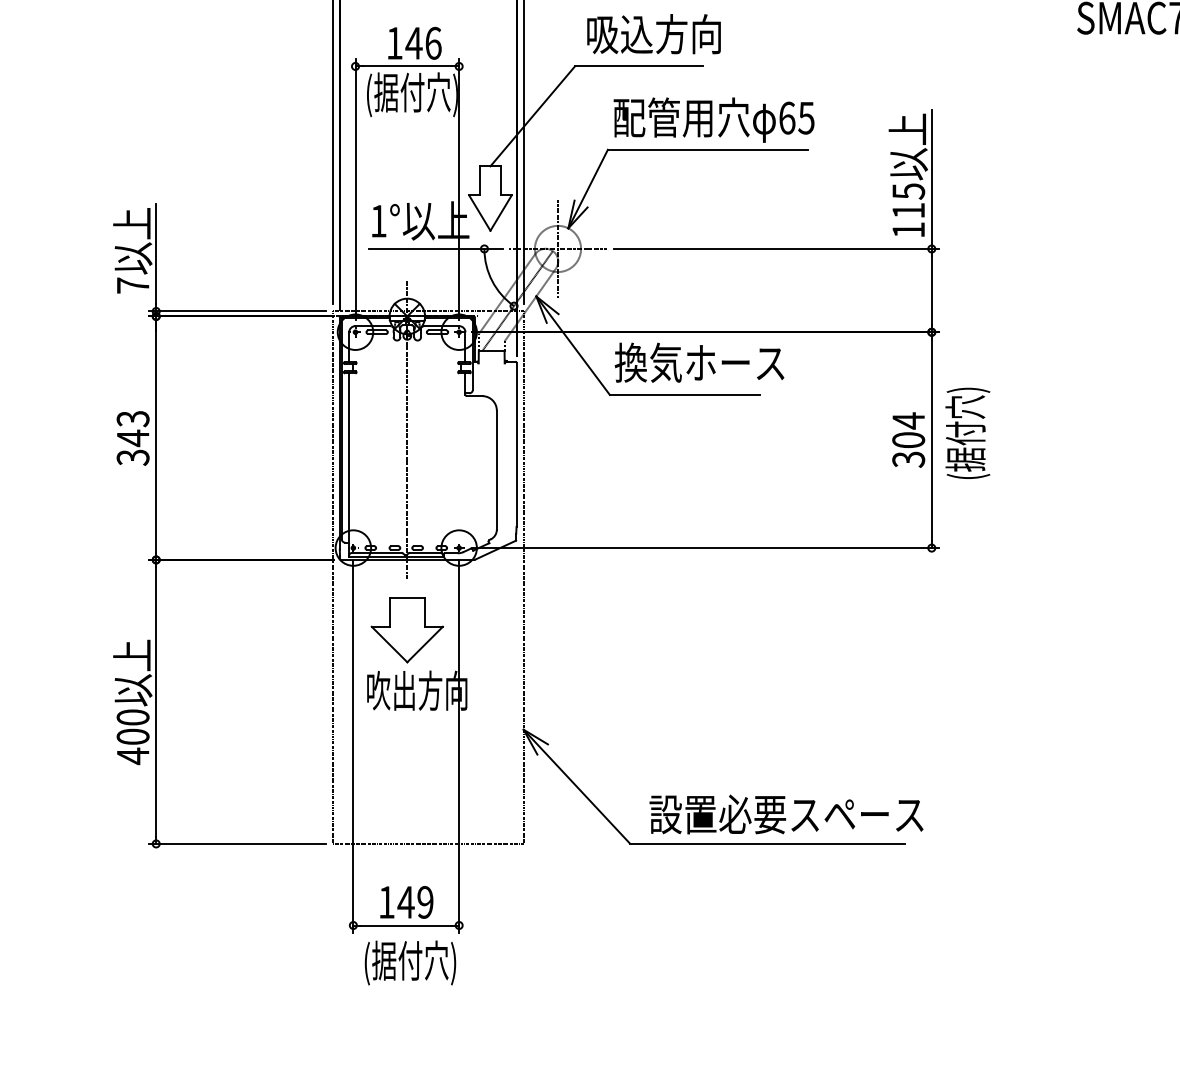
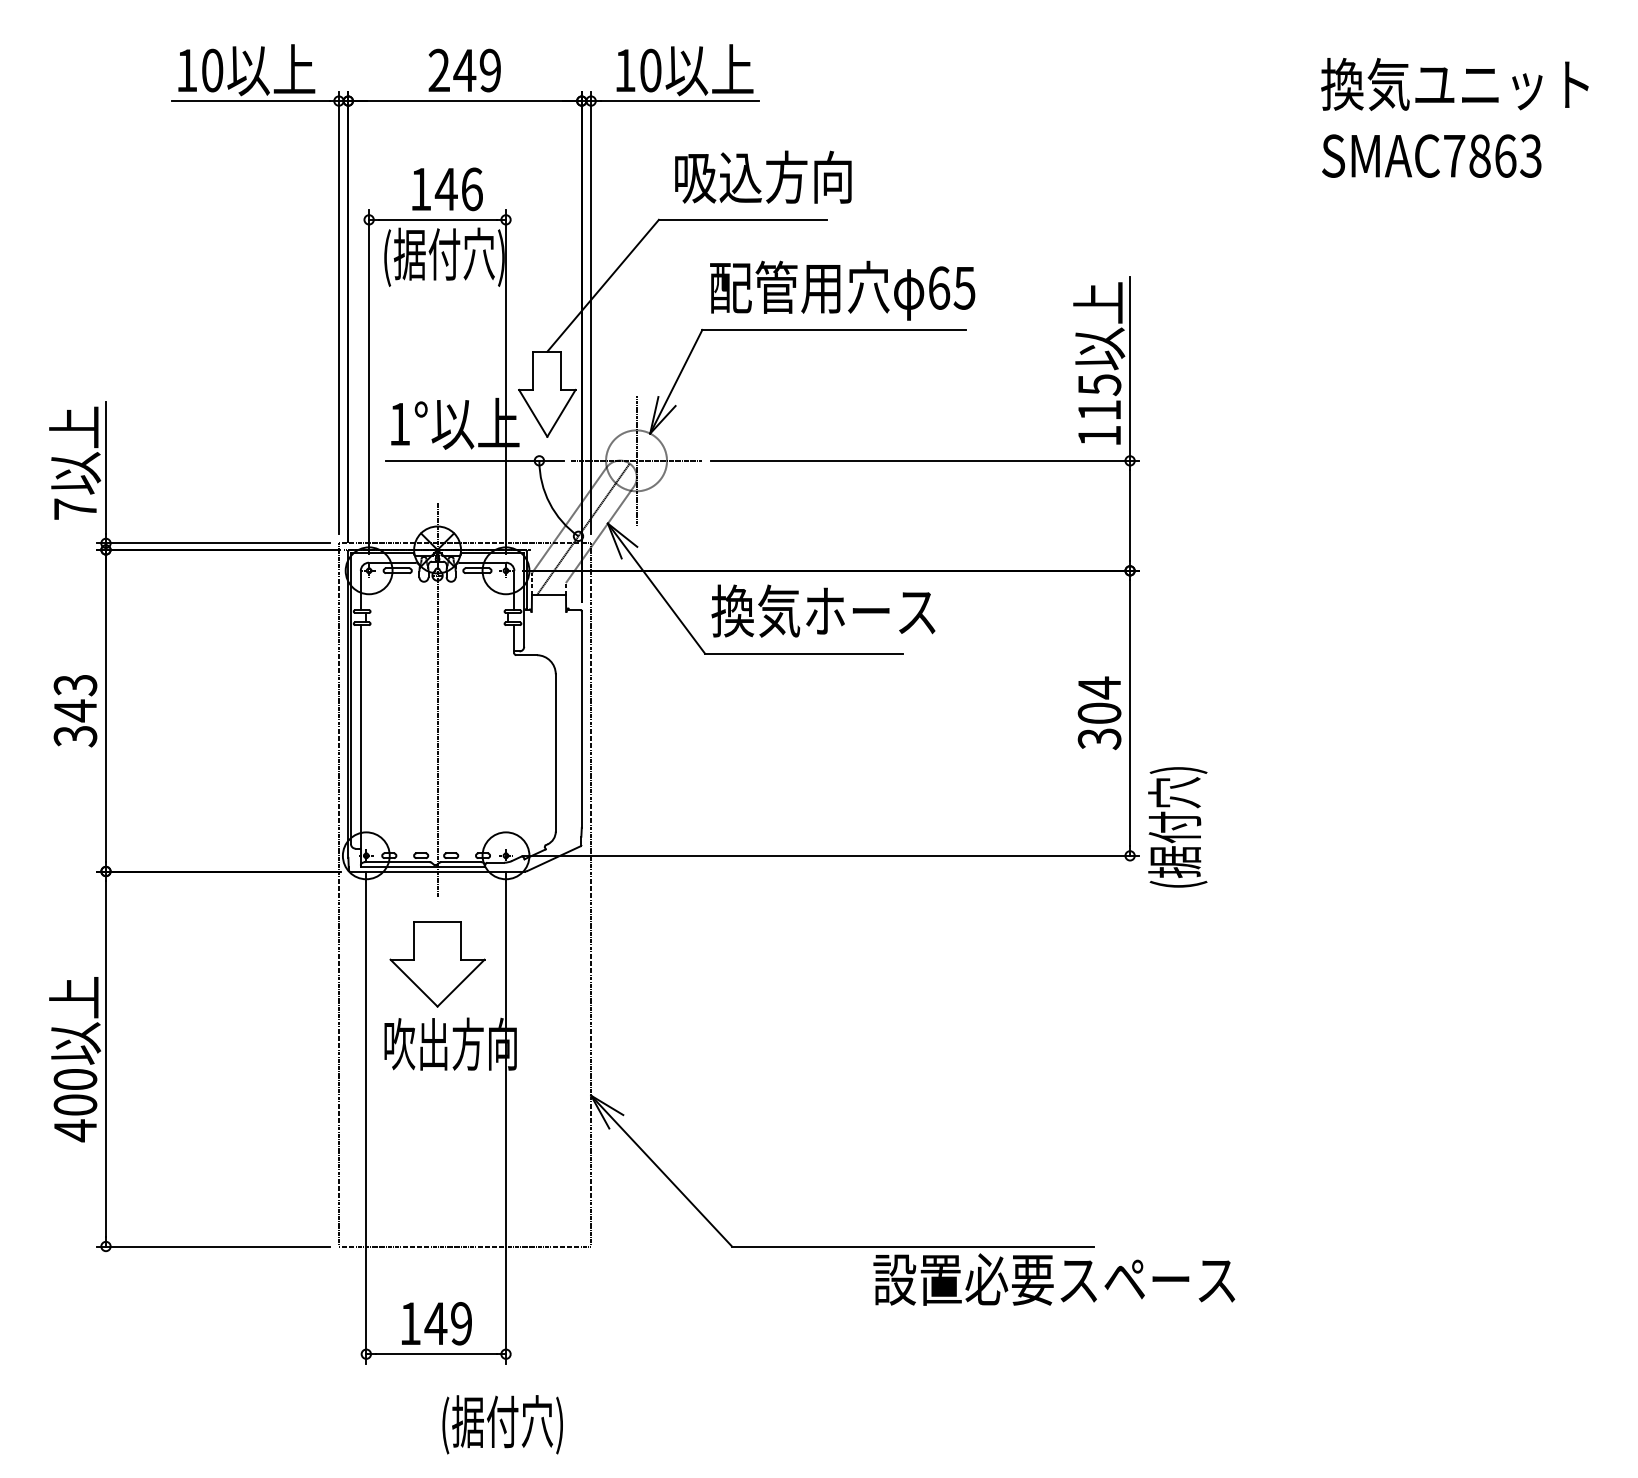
text: (967, 433) -> (1177, 827), moved
text: (786, 814) -> (1054, 1279), moved
text: (410, 962) -> (502, 1424), moved

